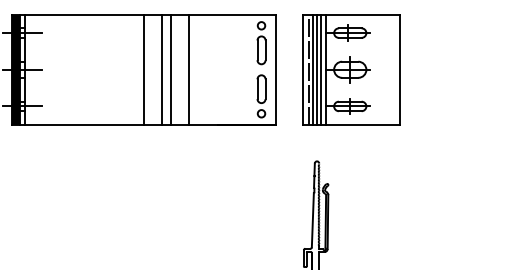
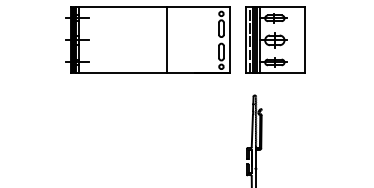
line: (143, 69) -> (150, 40), removed
line: (161, 69) -> (161, 40), removed
line: (188, 69) -> (177, 40), removed

